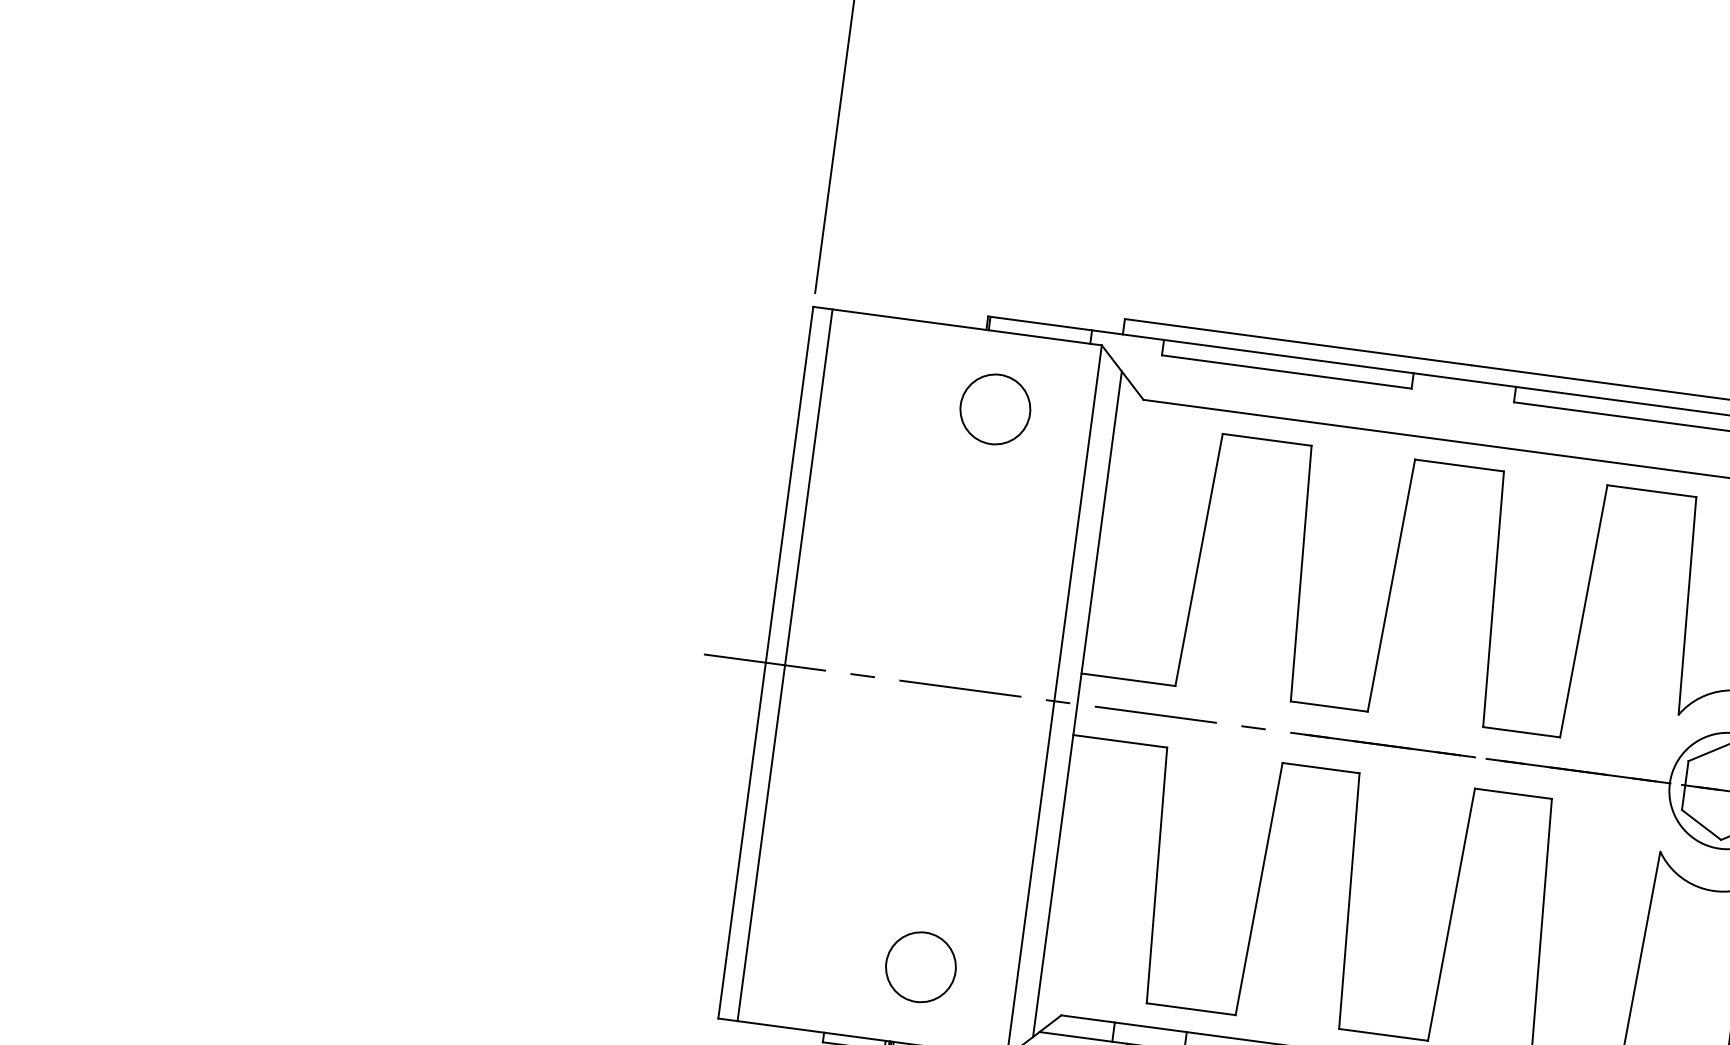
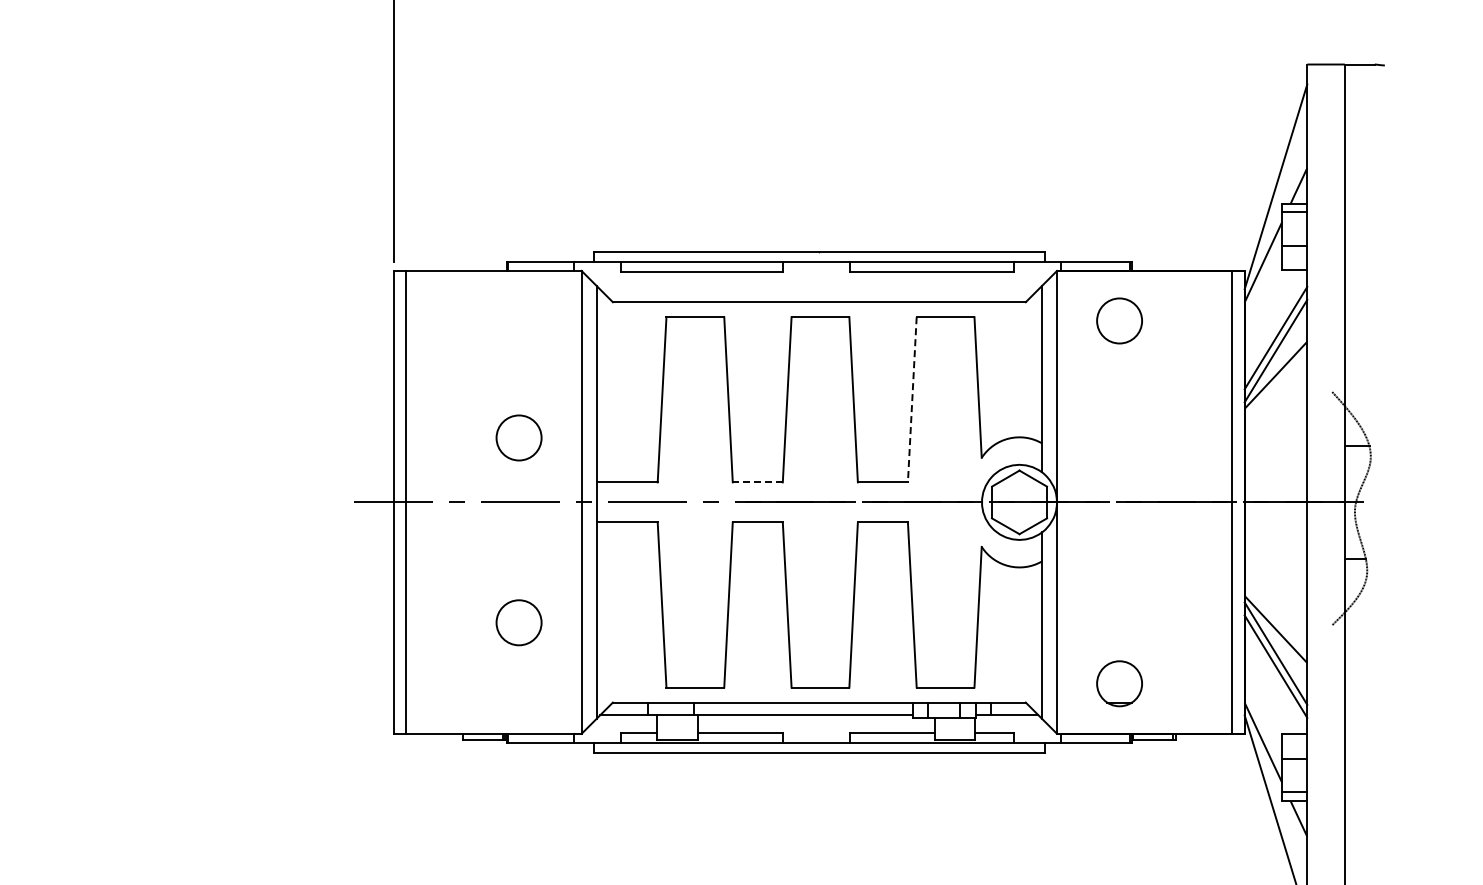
circle: (994, 408) -> (518, 437), moved
line: (1584, 610) -> (912, 399), solid -> dashed
line: (1328, 706) -> (757, 482), solid -> dashed
circle: (920, 966) -> (518, 622), moved

